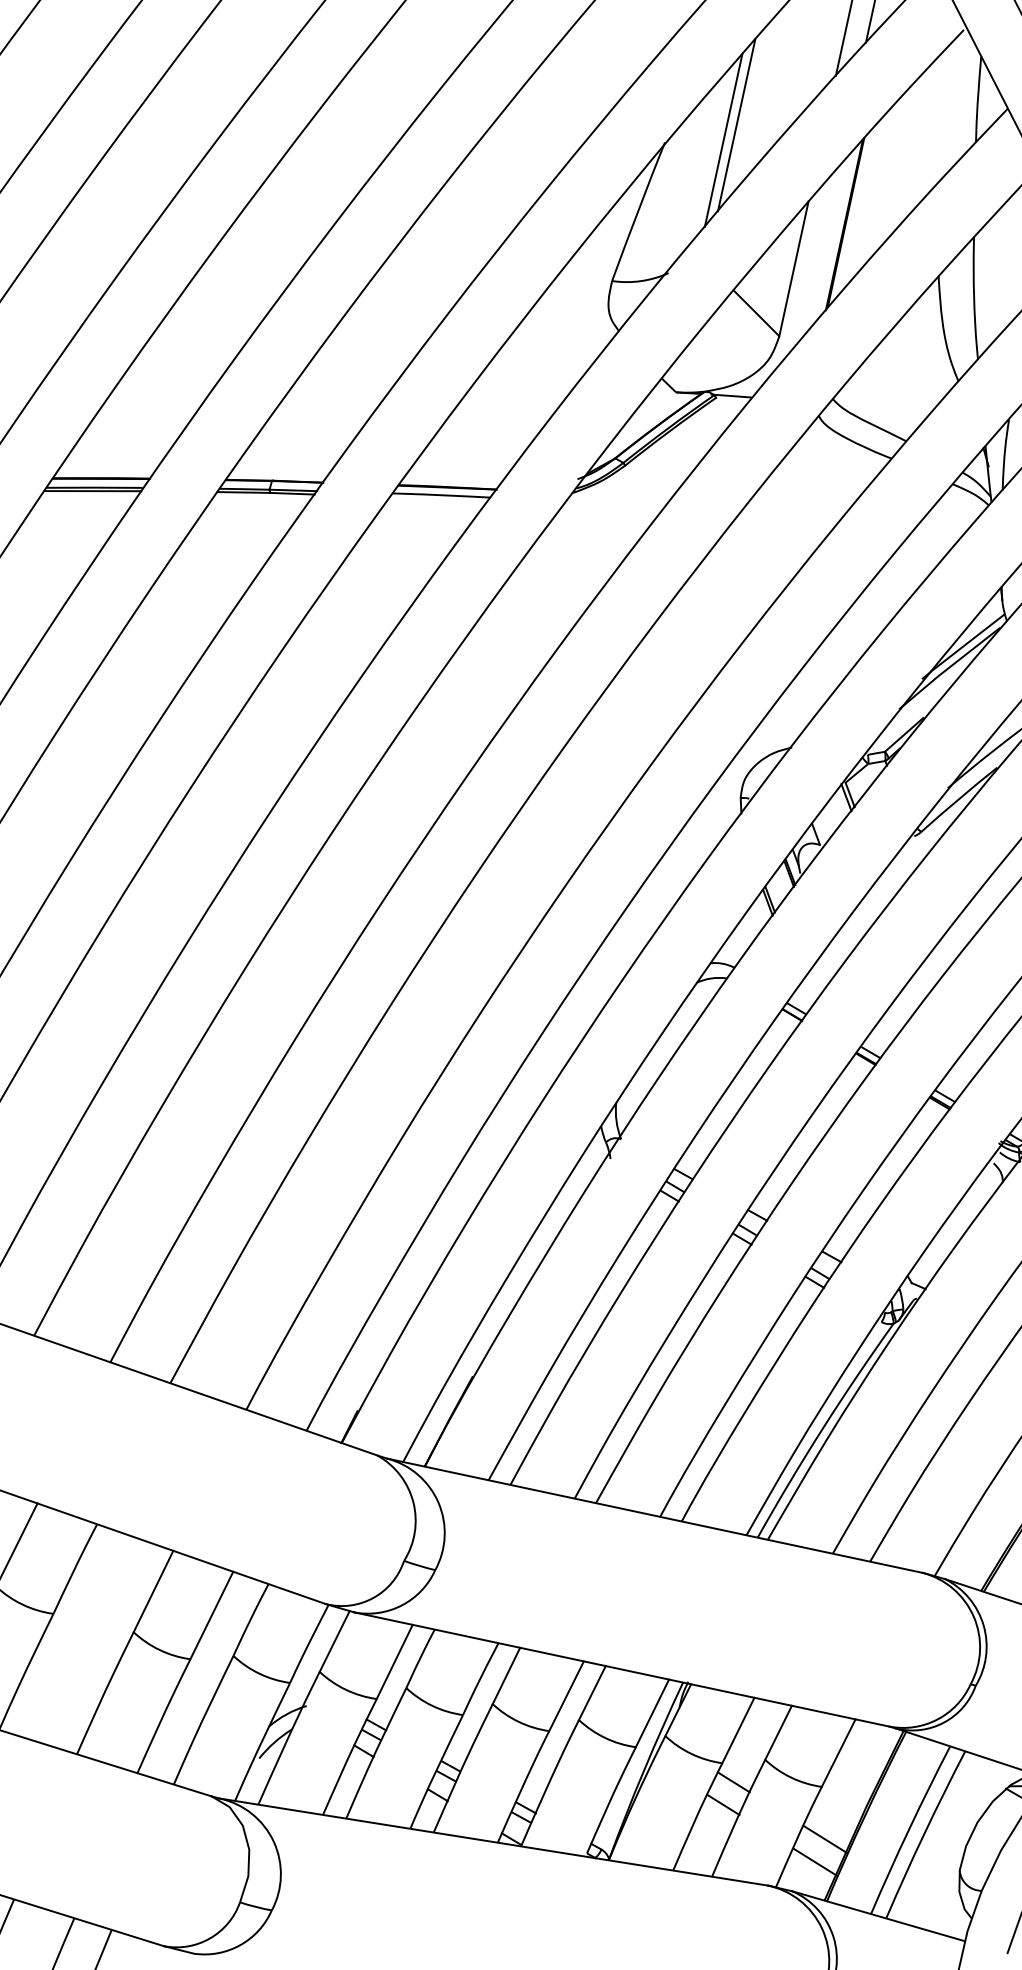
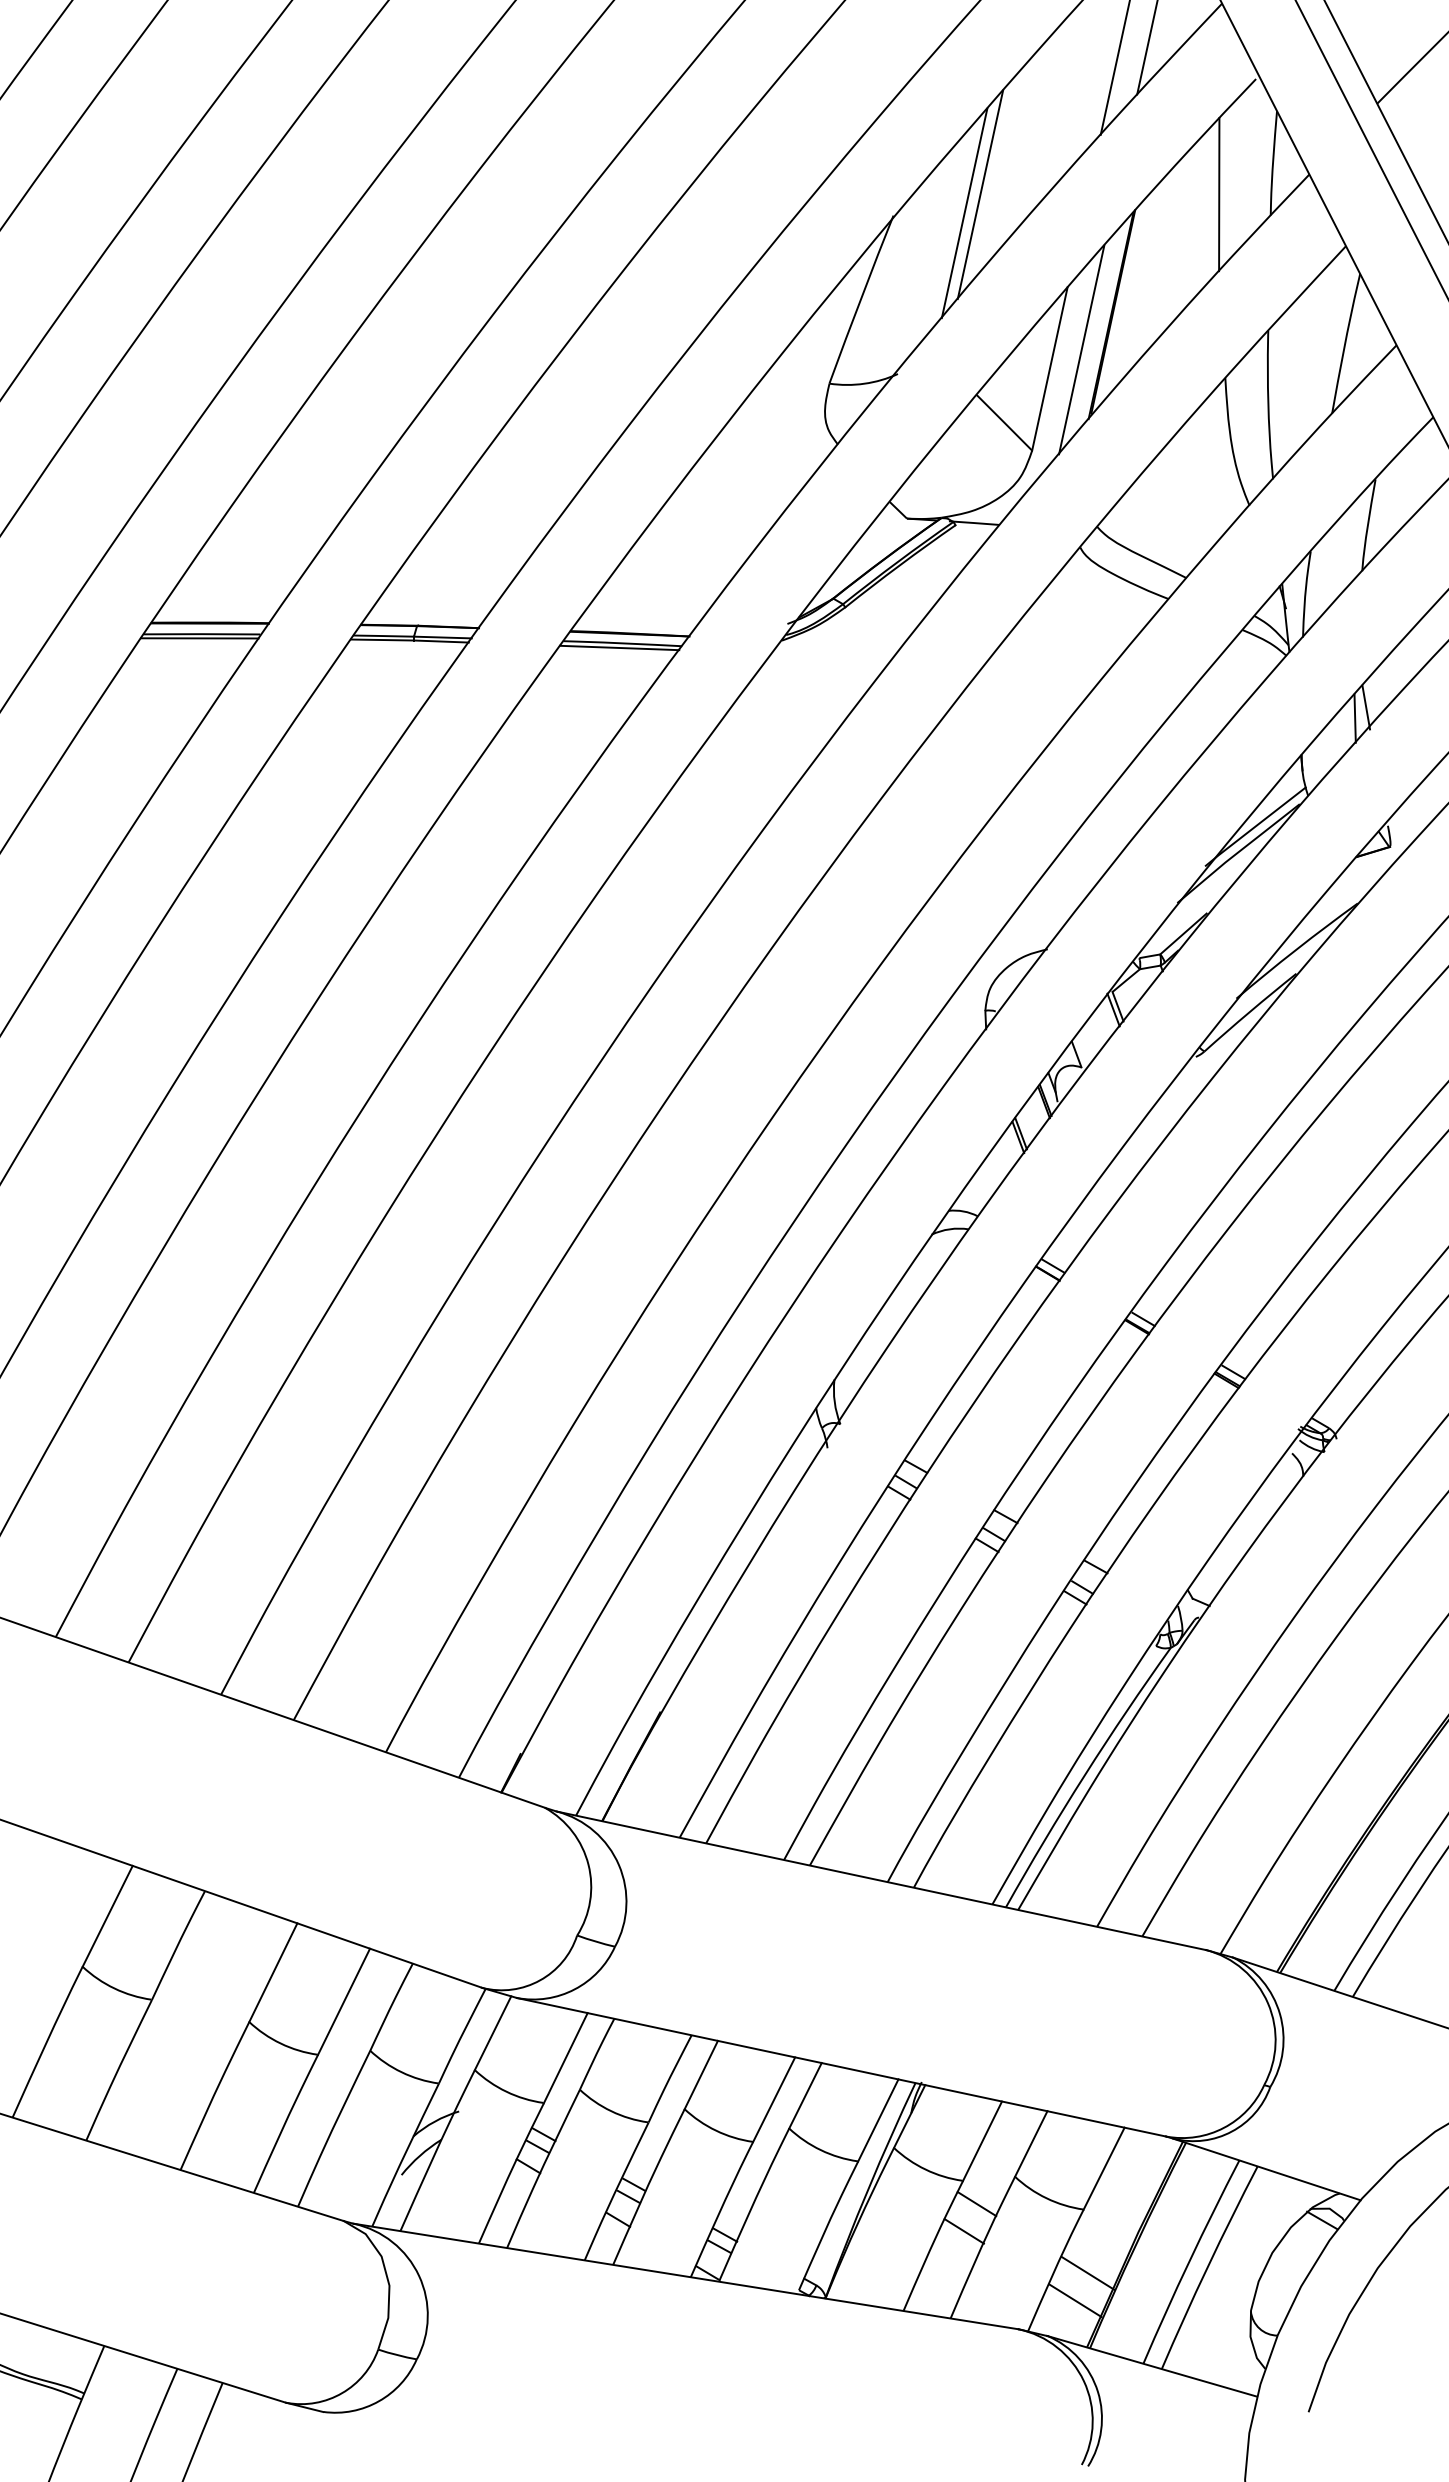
line: (933, 125) -> (1219, 194), added
line: (820, 252) -> (1081, 349), added
line: (438, 498) -> (619, 647), added

